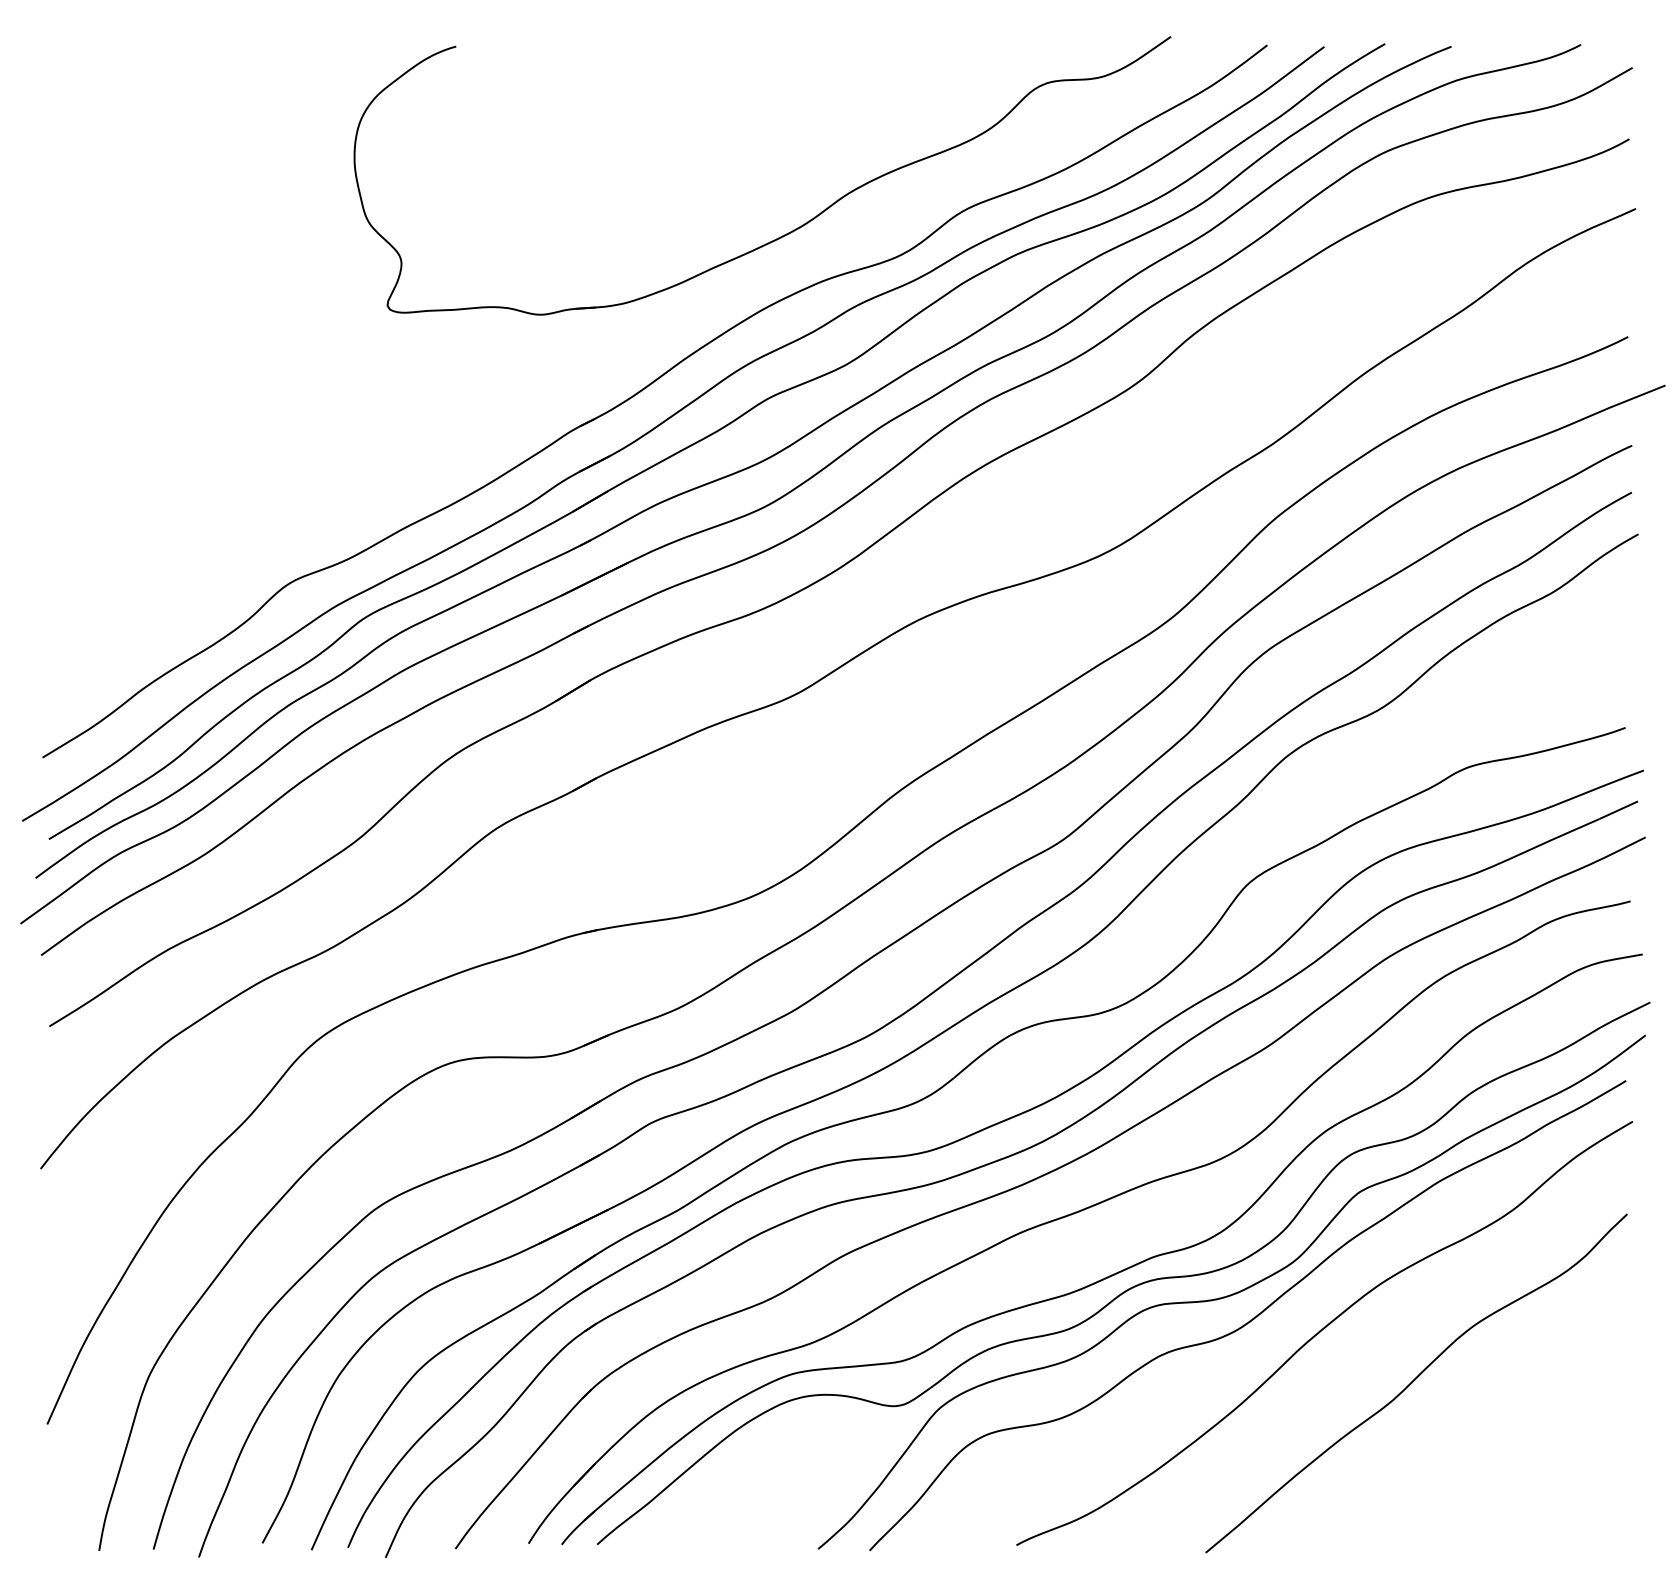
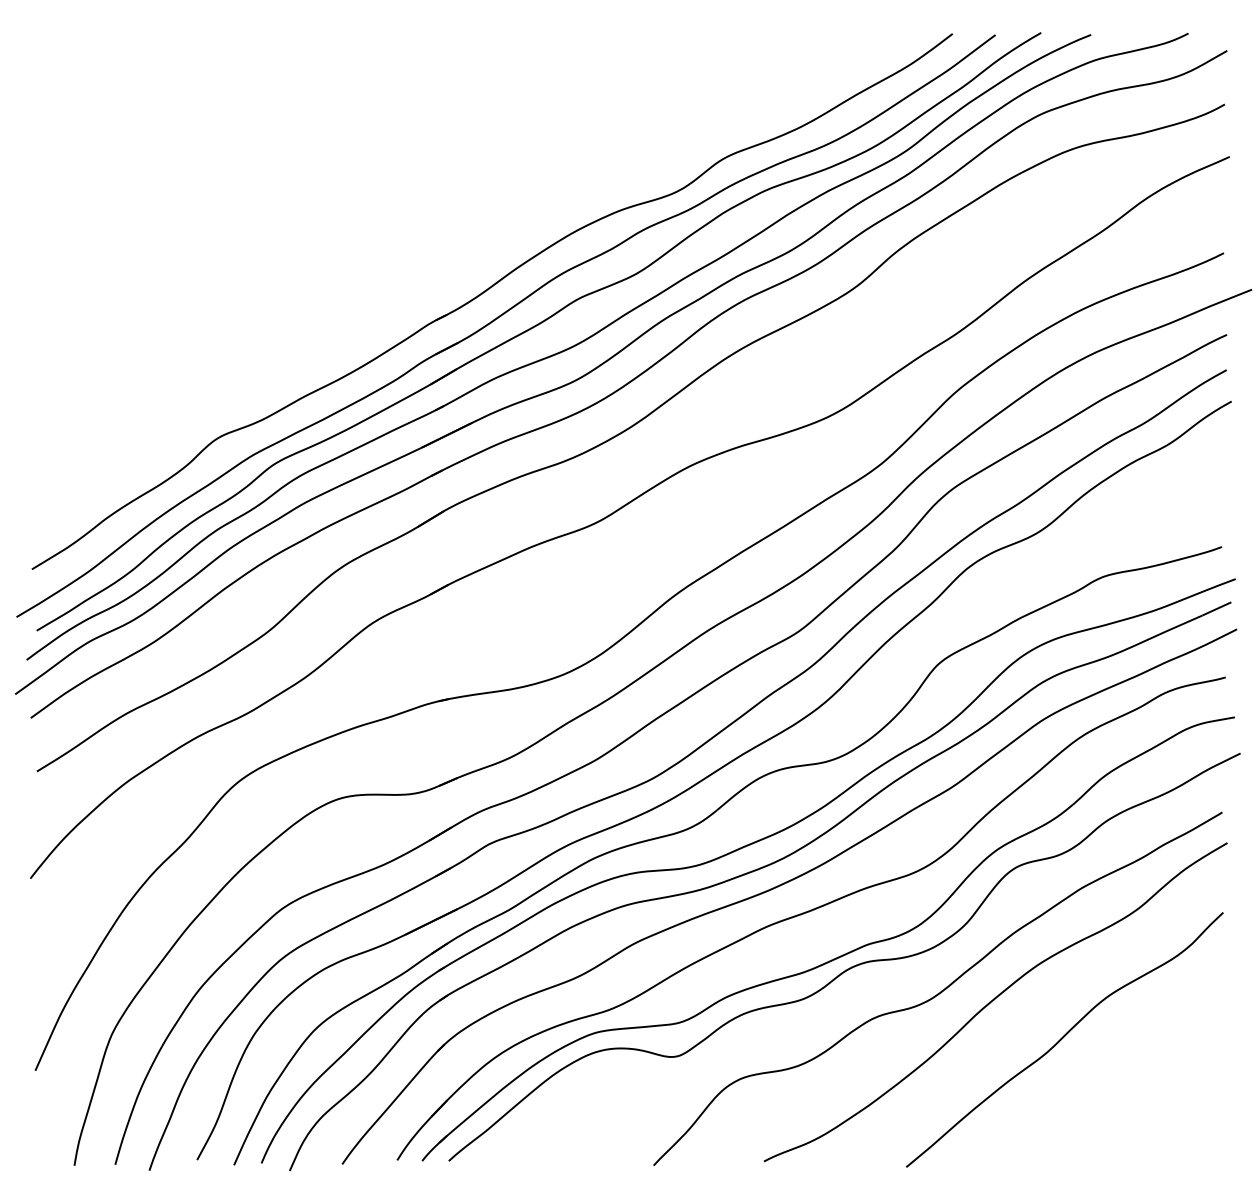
part: (793, 229) -> (596, 172), removed
curve: (1232, 1293) -> (926, 972), removed

